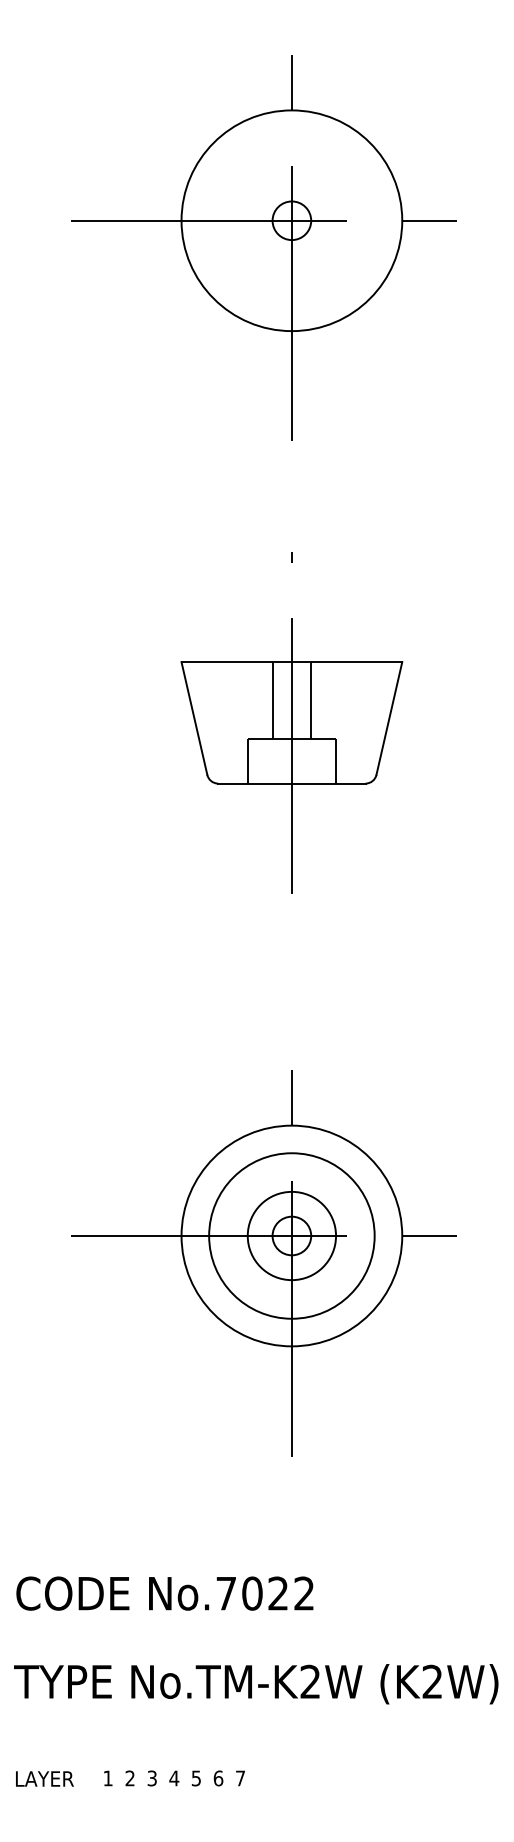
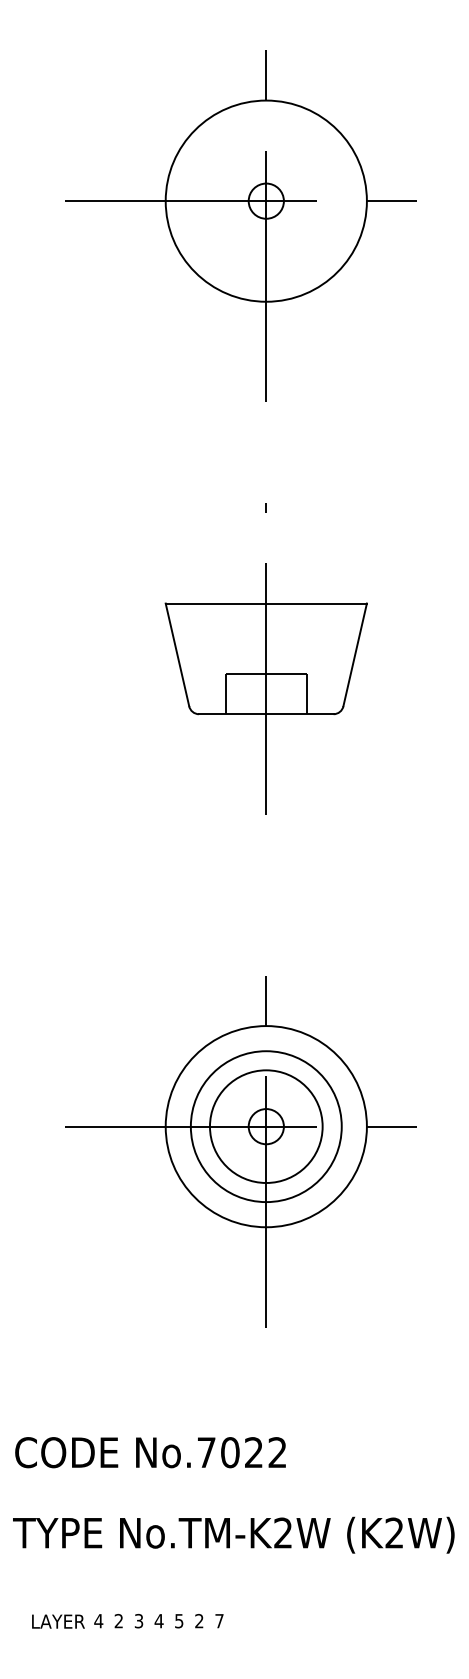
line: (272, 700) -> (248, 638), removed
line: (311, 700) -> (284, 638), removed
circle: (291, 1235) -> (265, 1126), size x1.4
text: (44, 1778) -> (58, 1621), moved
text: (108, 1778) -> (99, 1621), 1 -> 4
text: (218, 1778) -> (199, 1621), 6 -> 2

